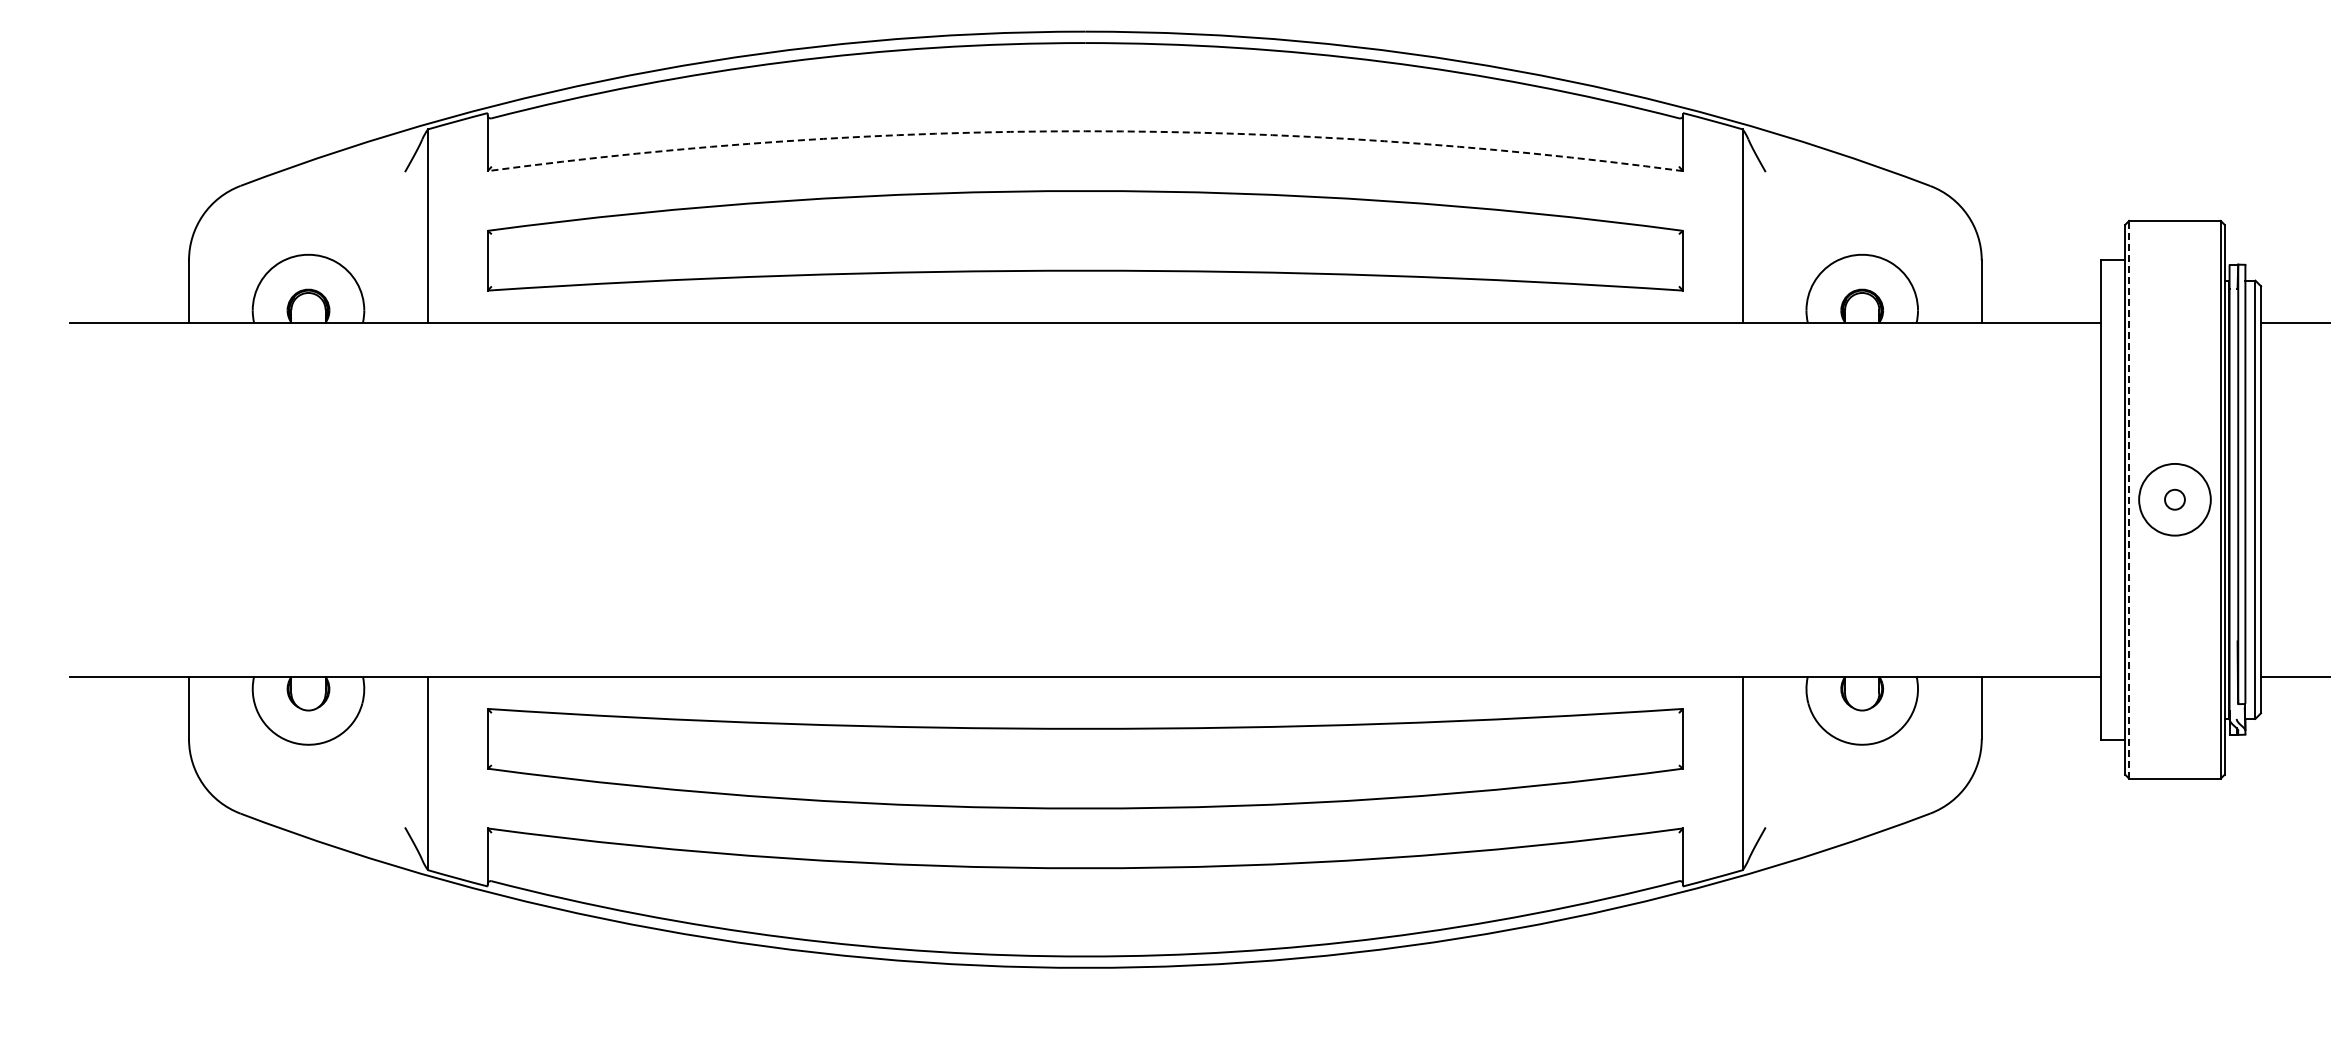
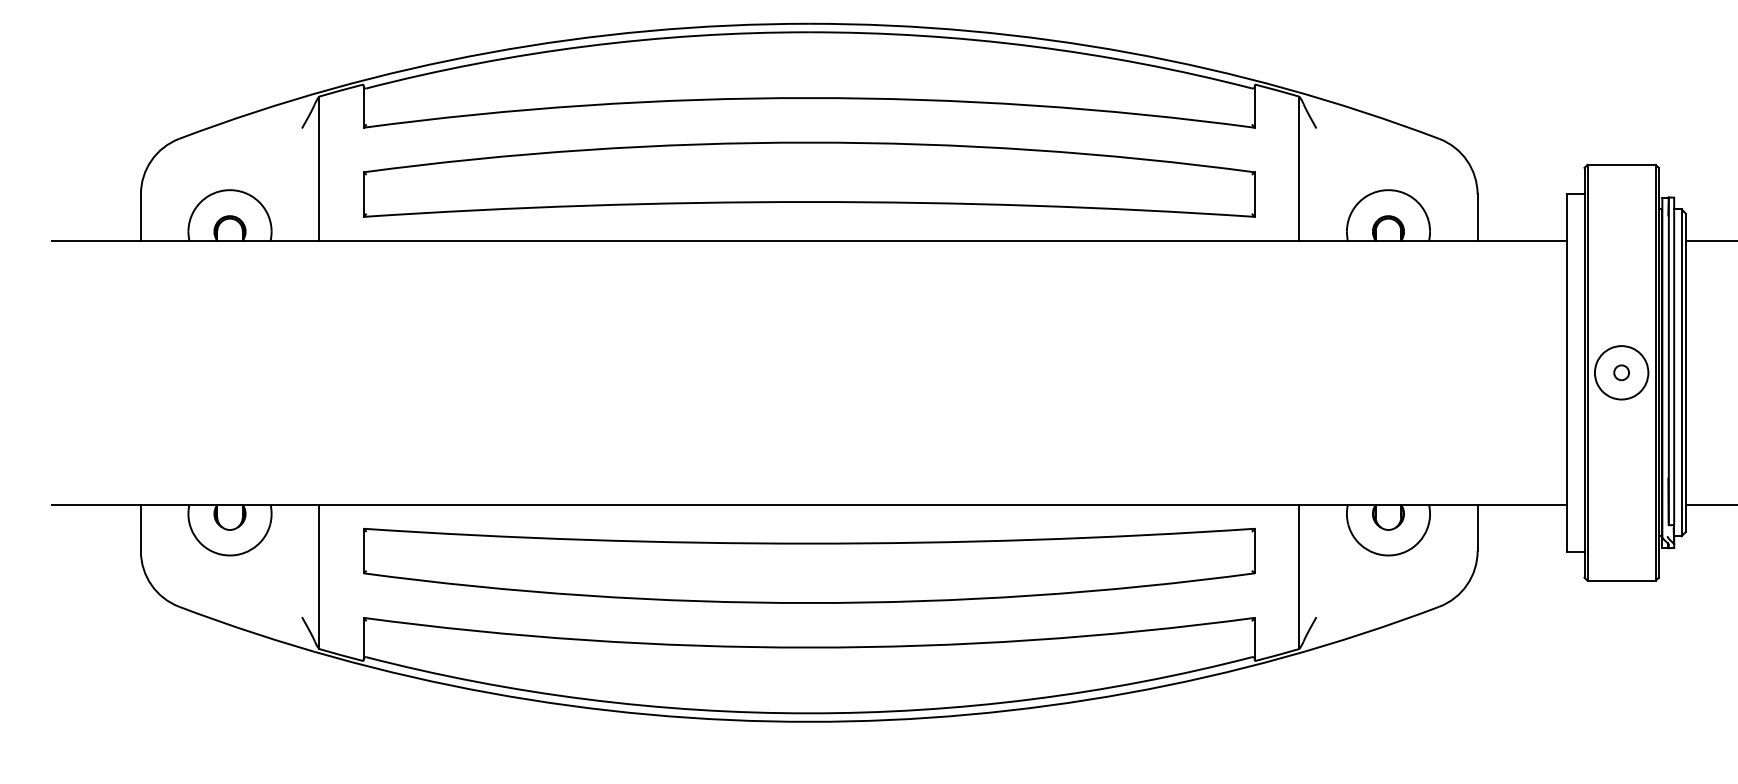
arc: (1085, 131) -> (809, 98), dashed -> solid
line: (2129, 499) -> (1587, 372), dashed -> solid

